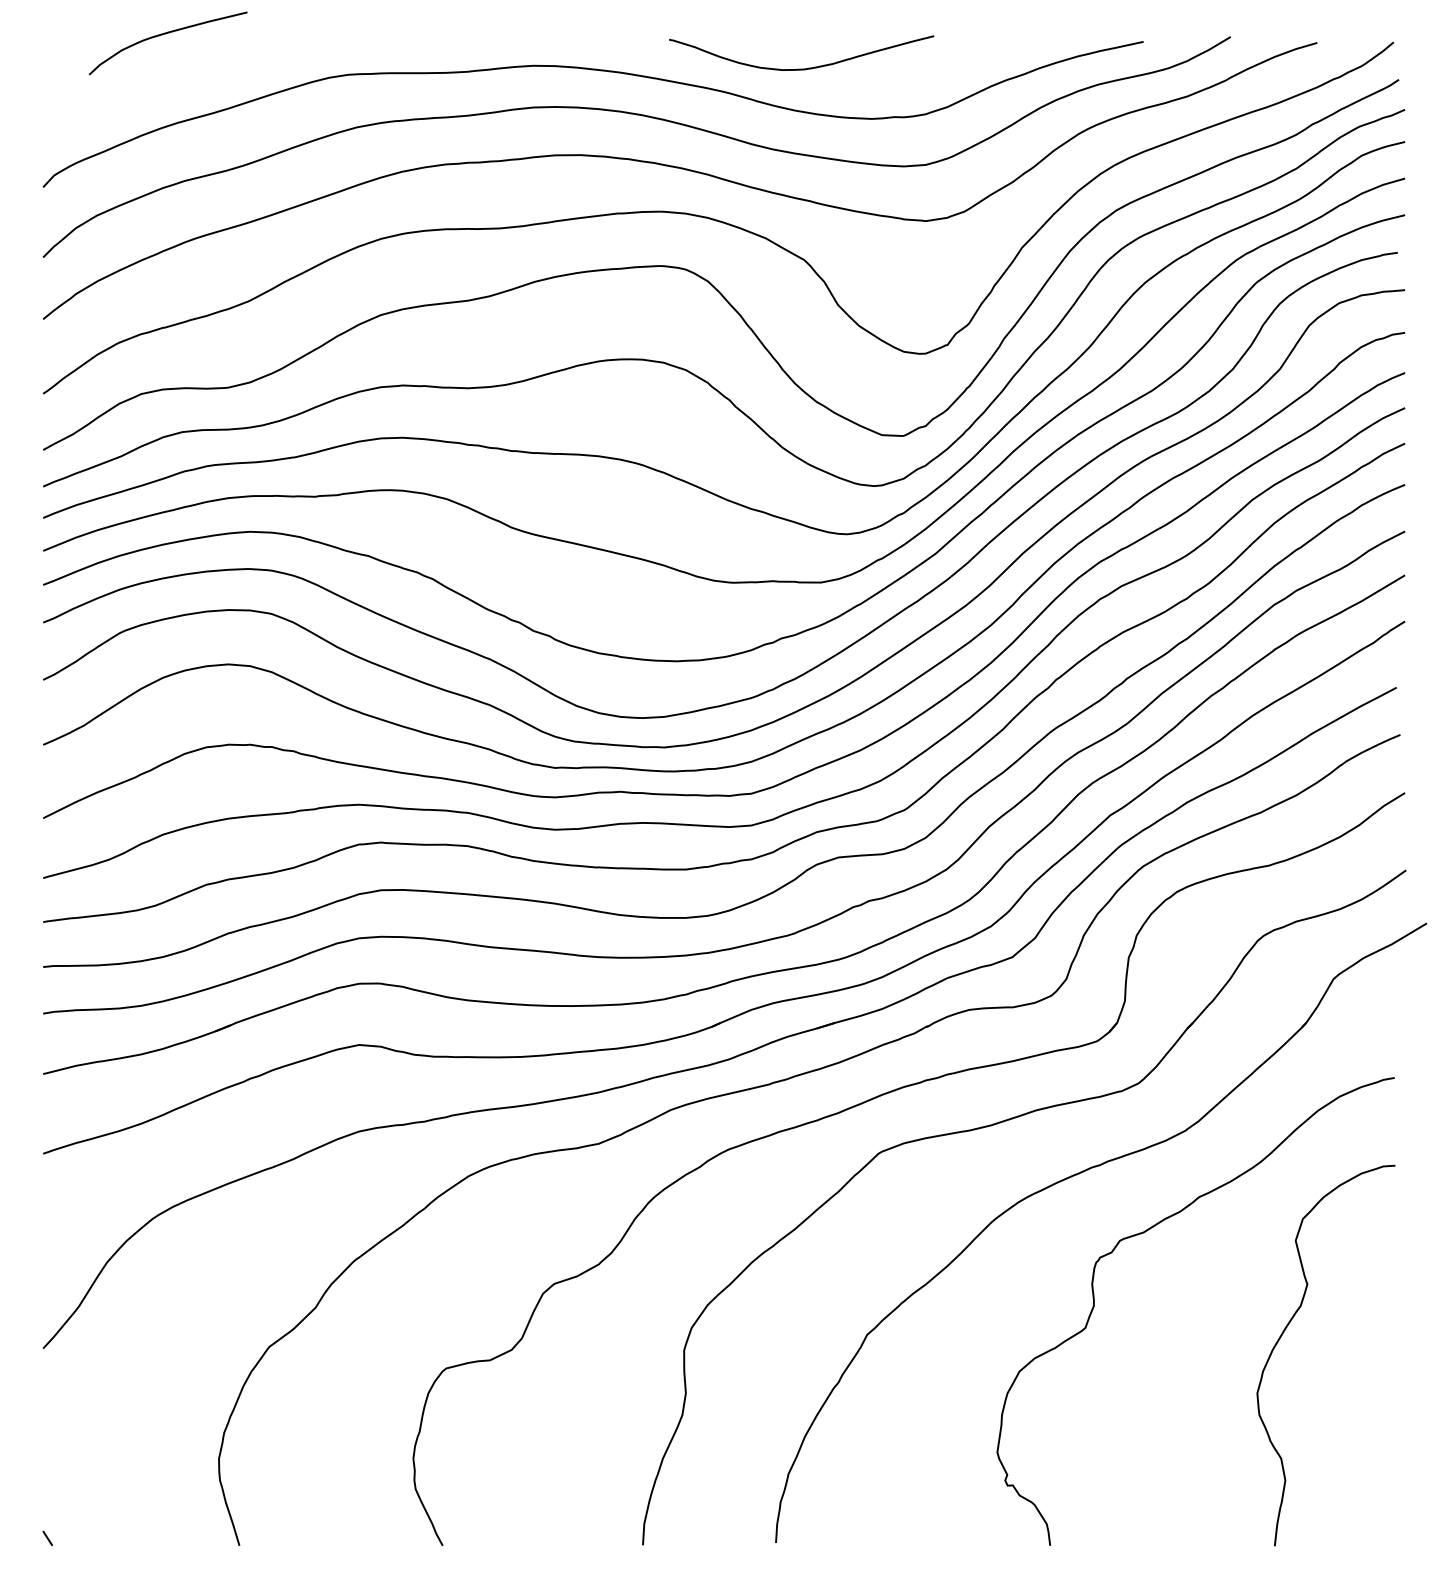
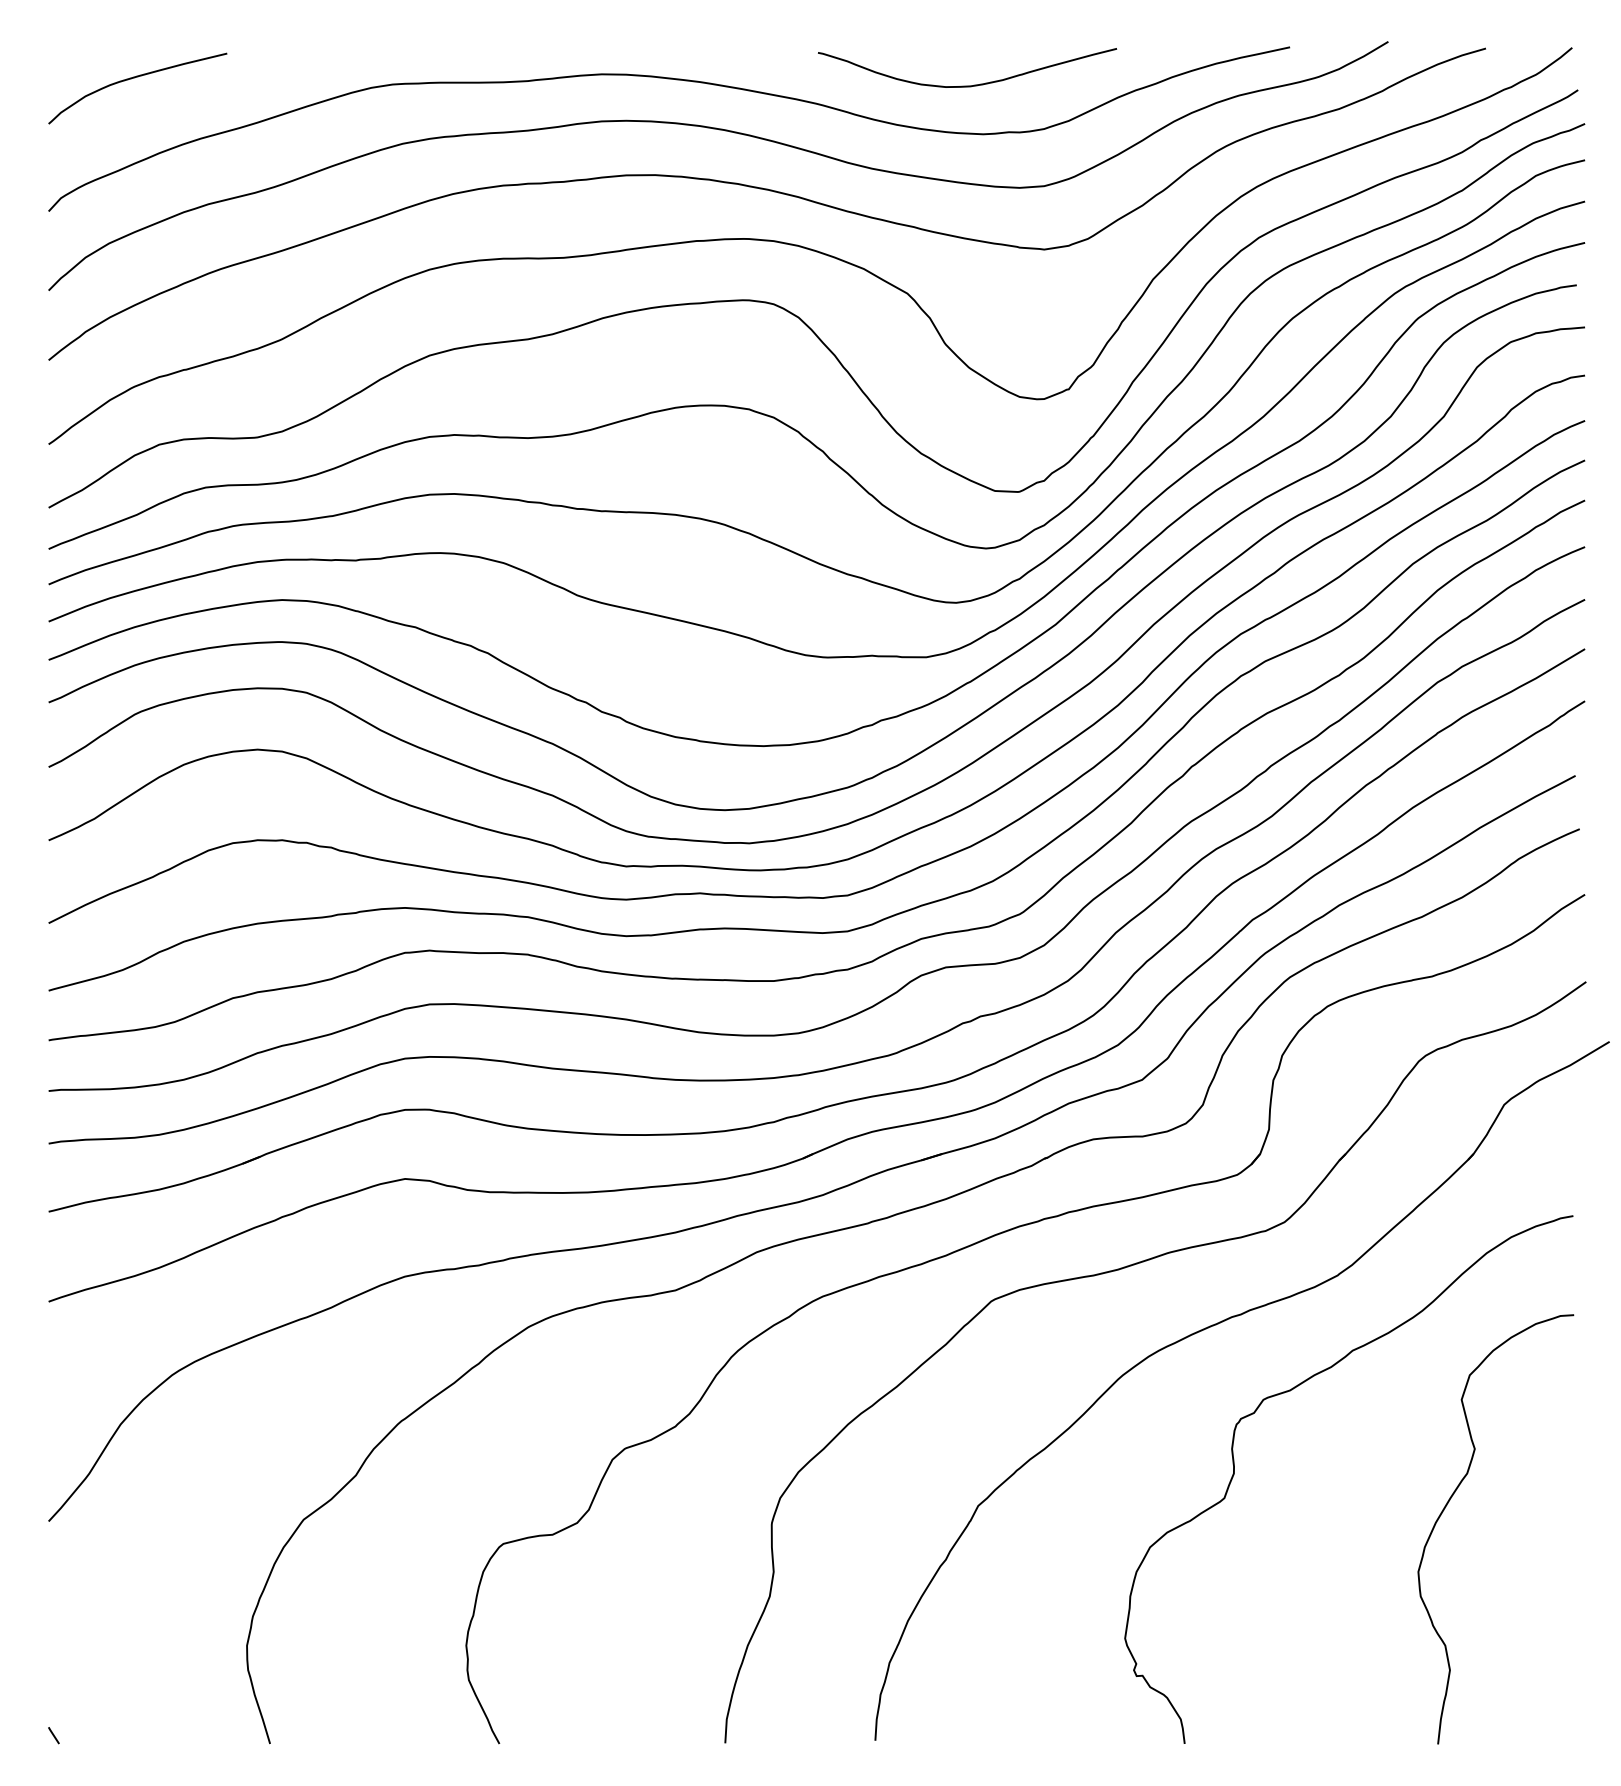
curve: (166, 34) -> (135, 78), moved
curve: (801, 68) -> (967, 85), moved

